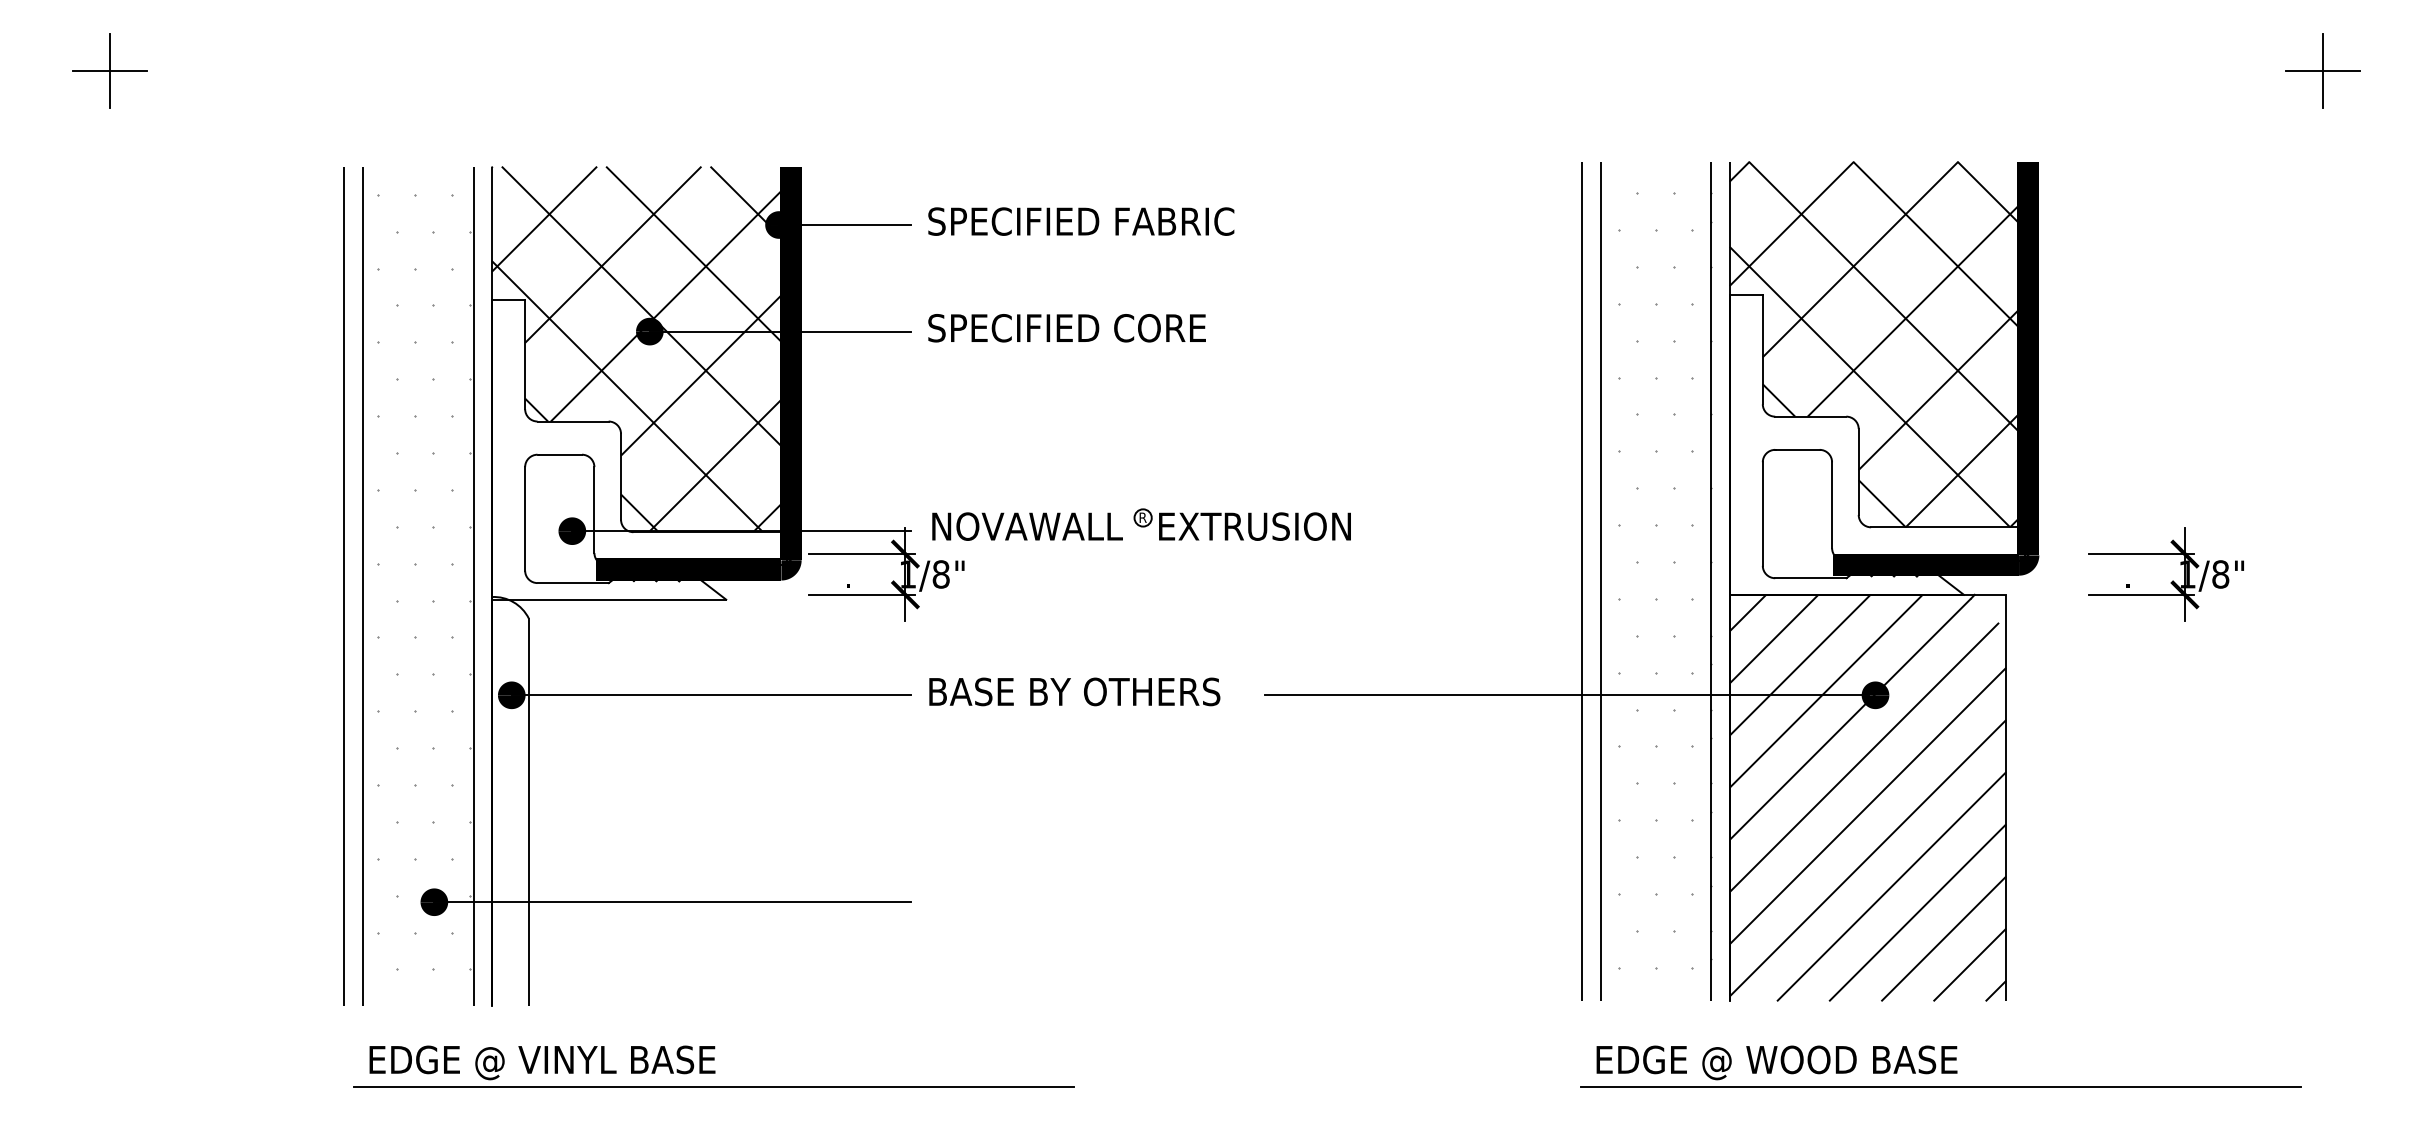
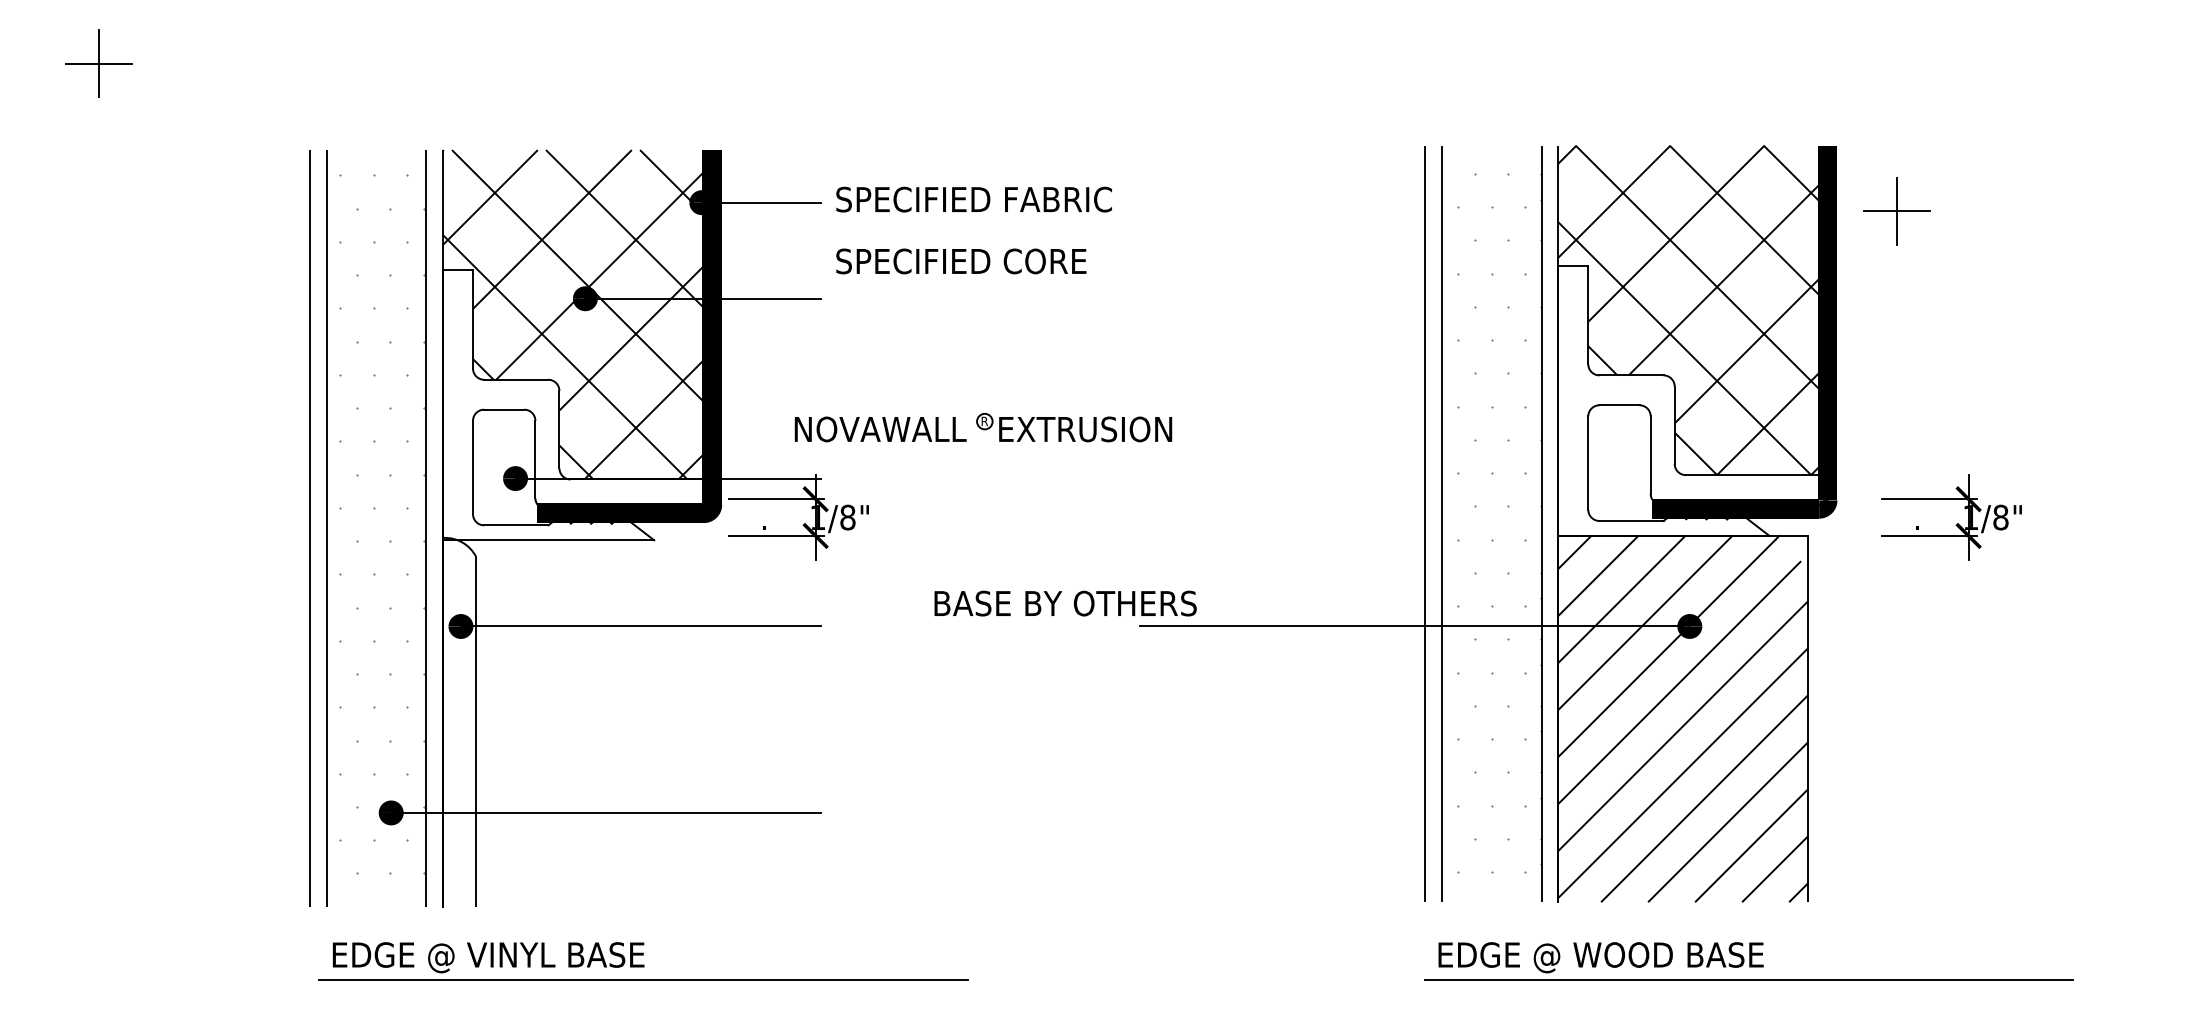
part: (2322, 70) -> (1896, 211), moved
text: (1066, 328) -> (960, 261), moved
part: (1141, 524) -> (983, 427), moved
text: (1074, 691) -> (1065, 603), moved

